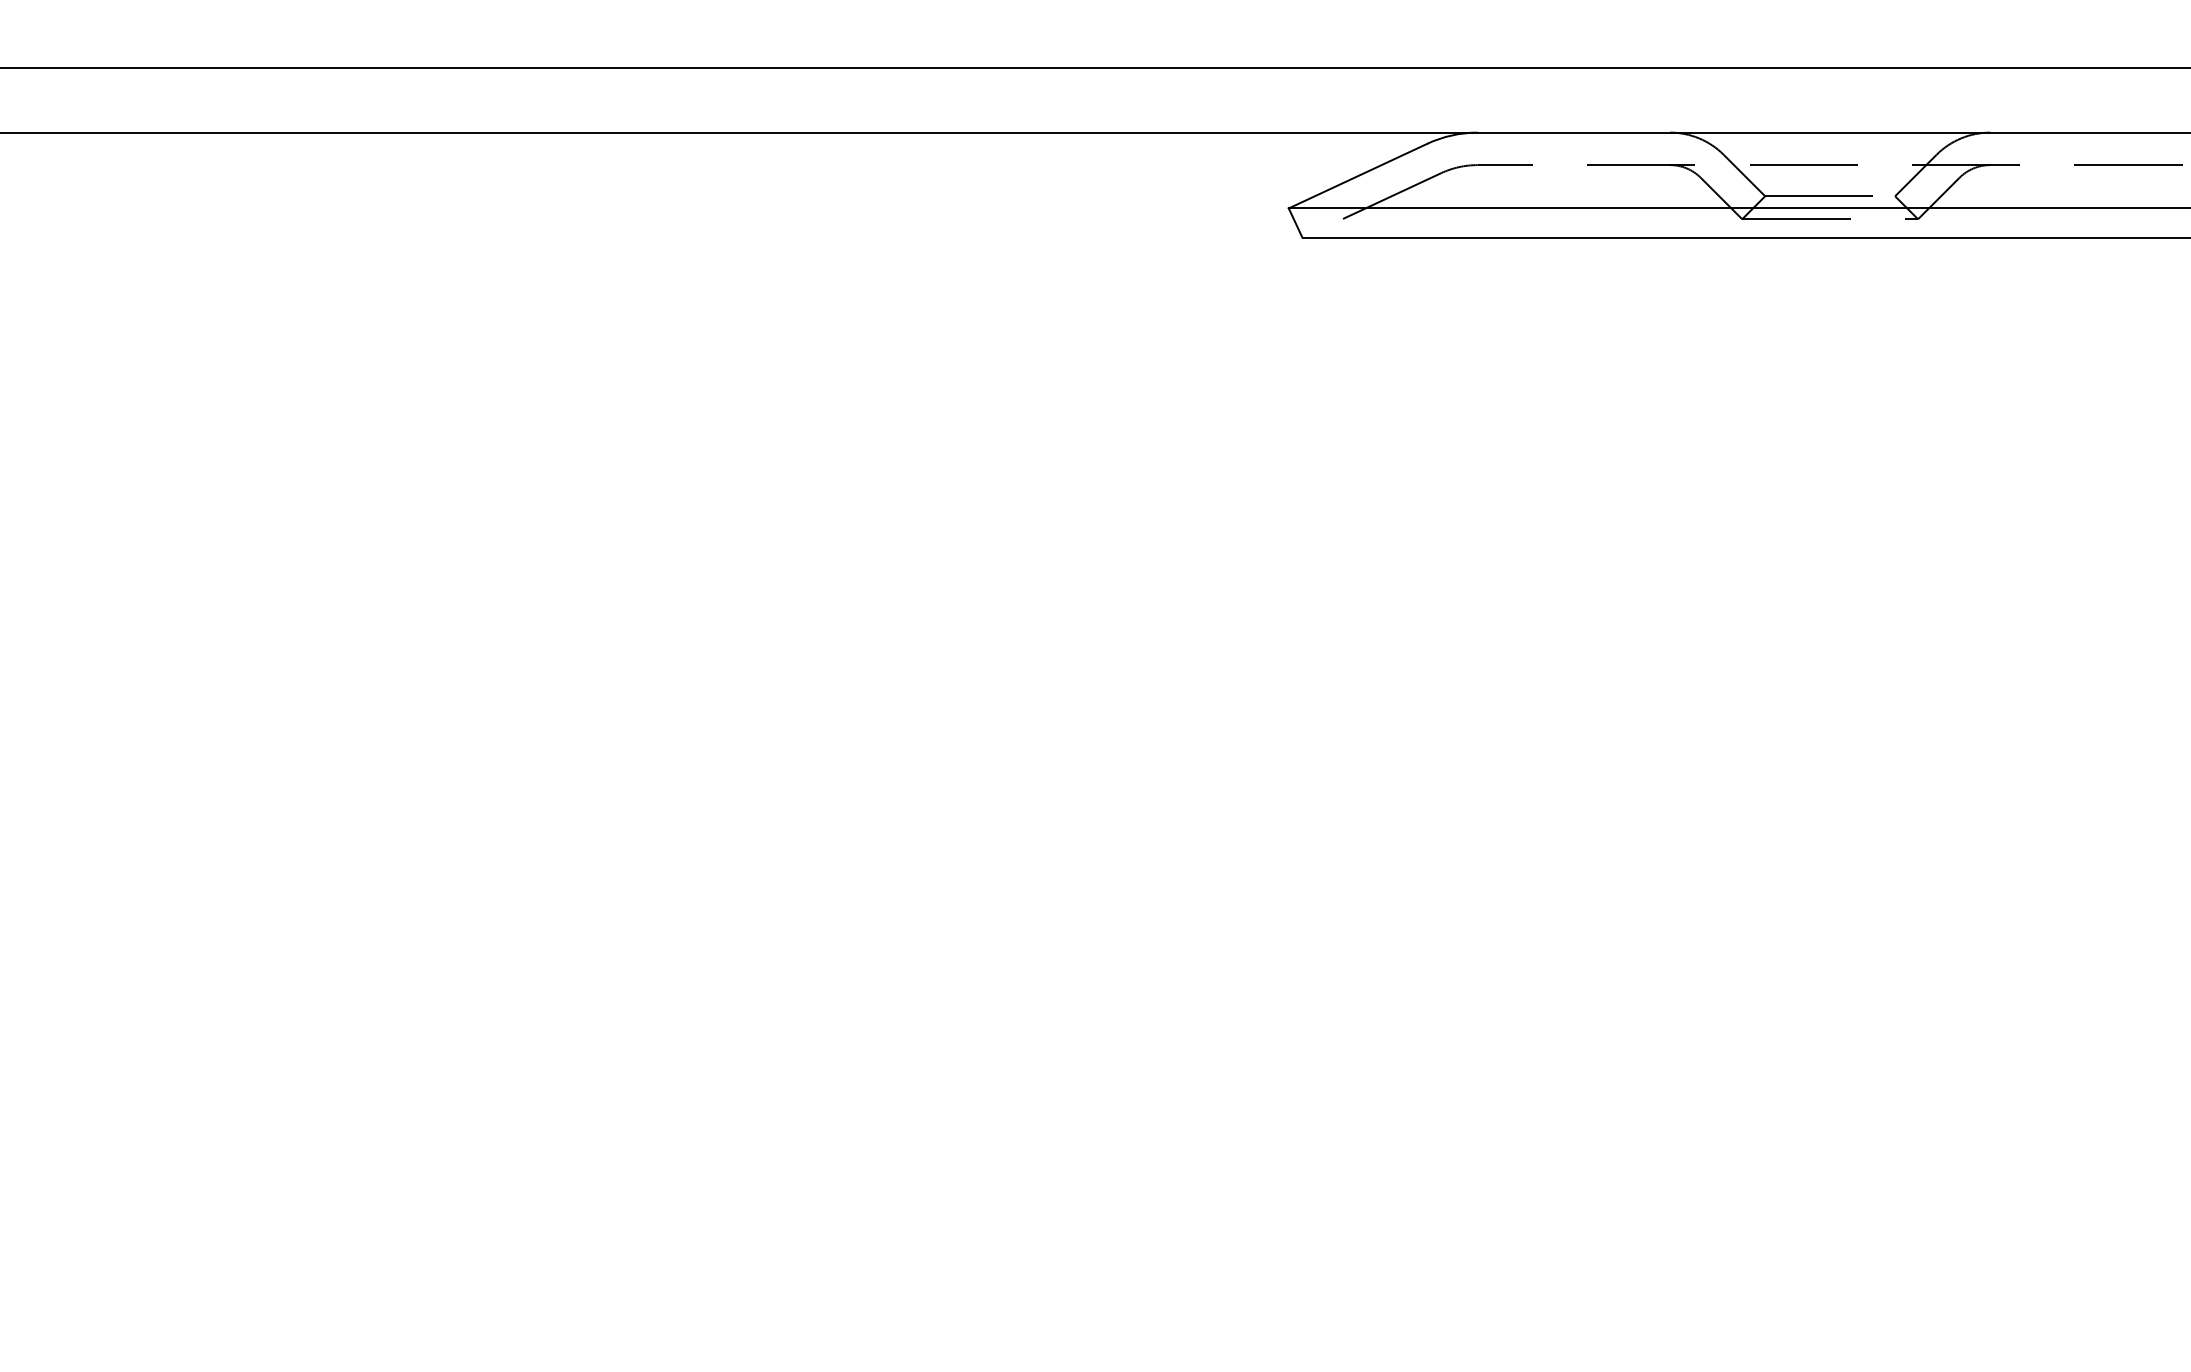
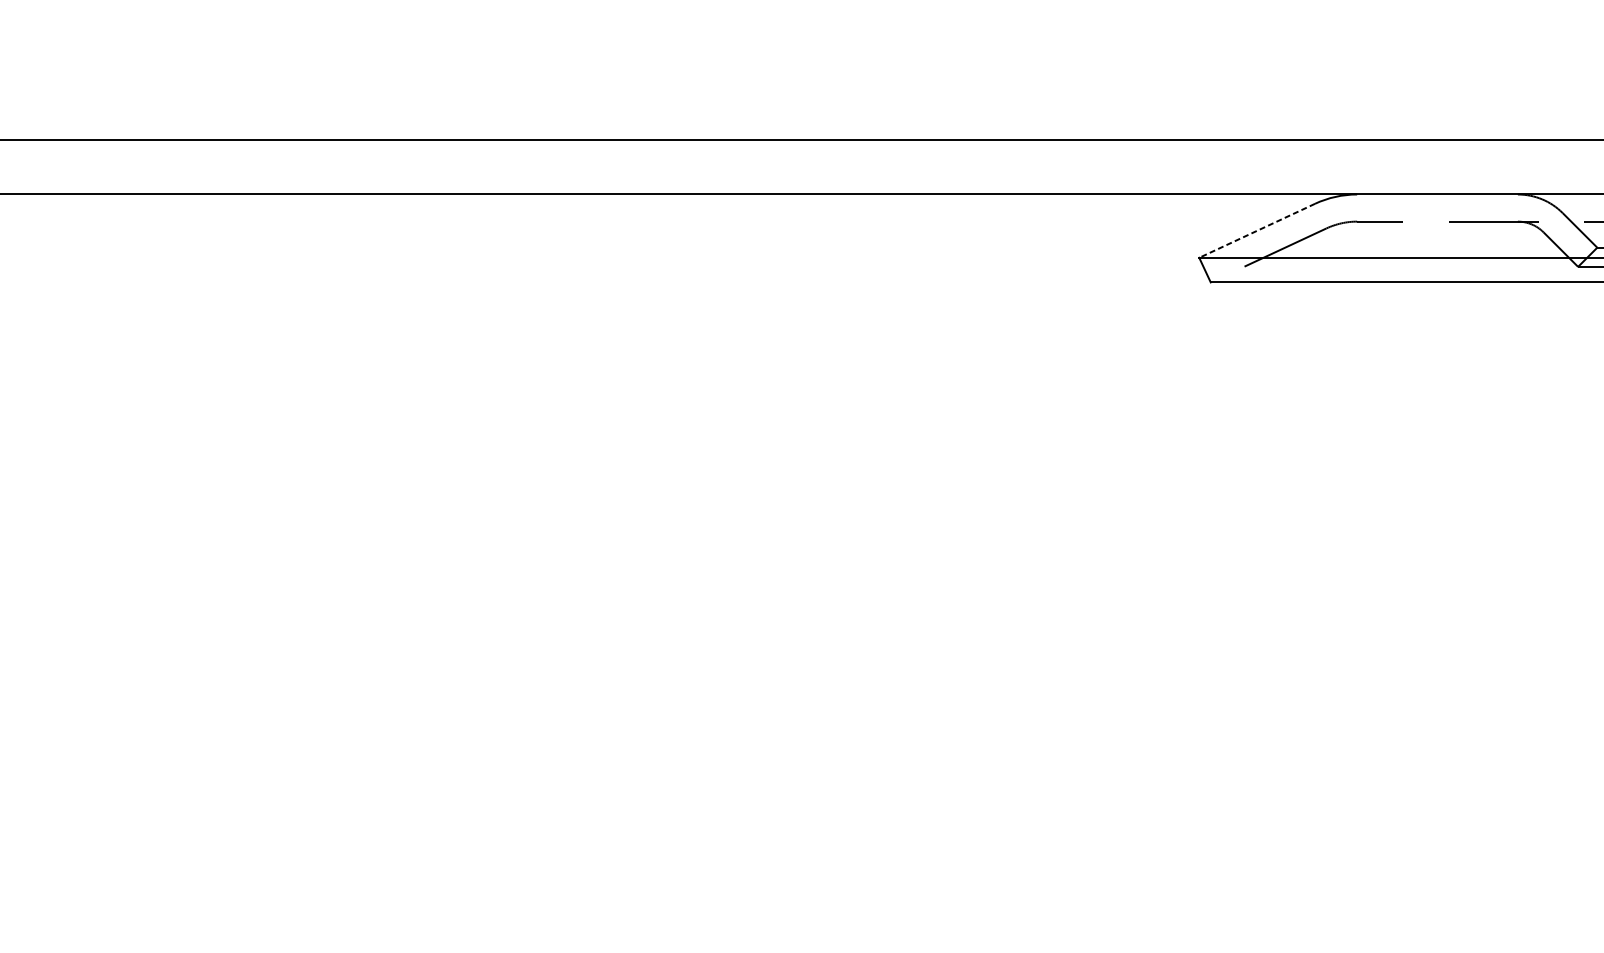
line: (1357, 176) -> (1256, 231), solid -> dashed

